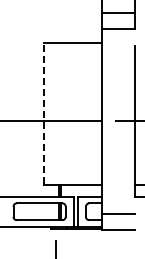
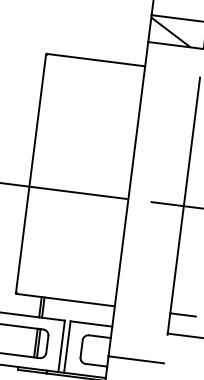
hatch: (114, 21) -> (170, 32), added
line: (43, 113) -> (30, 173), dashed -> solid

